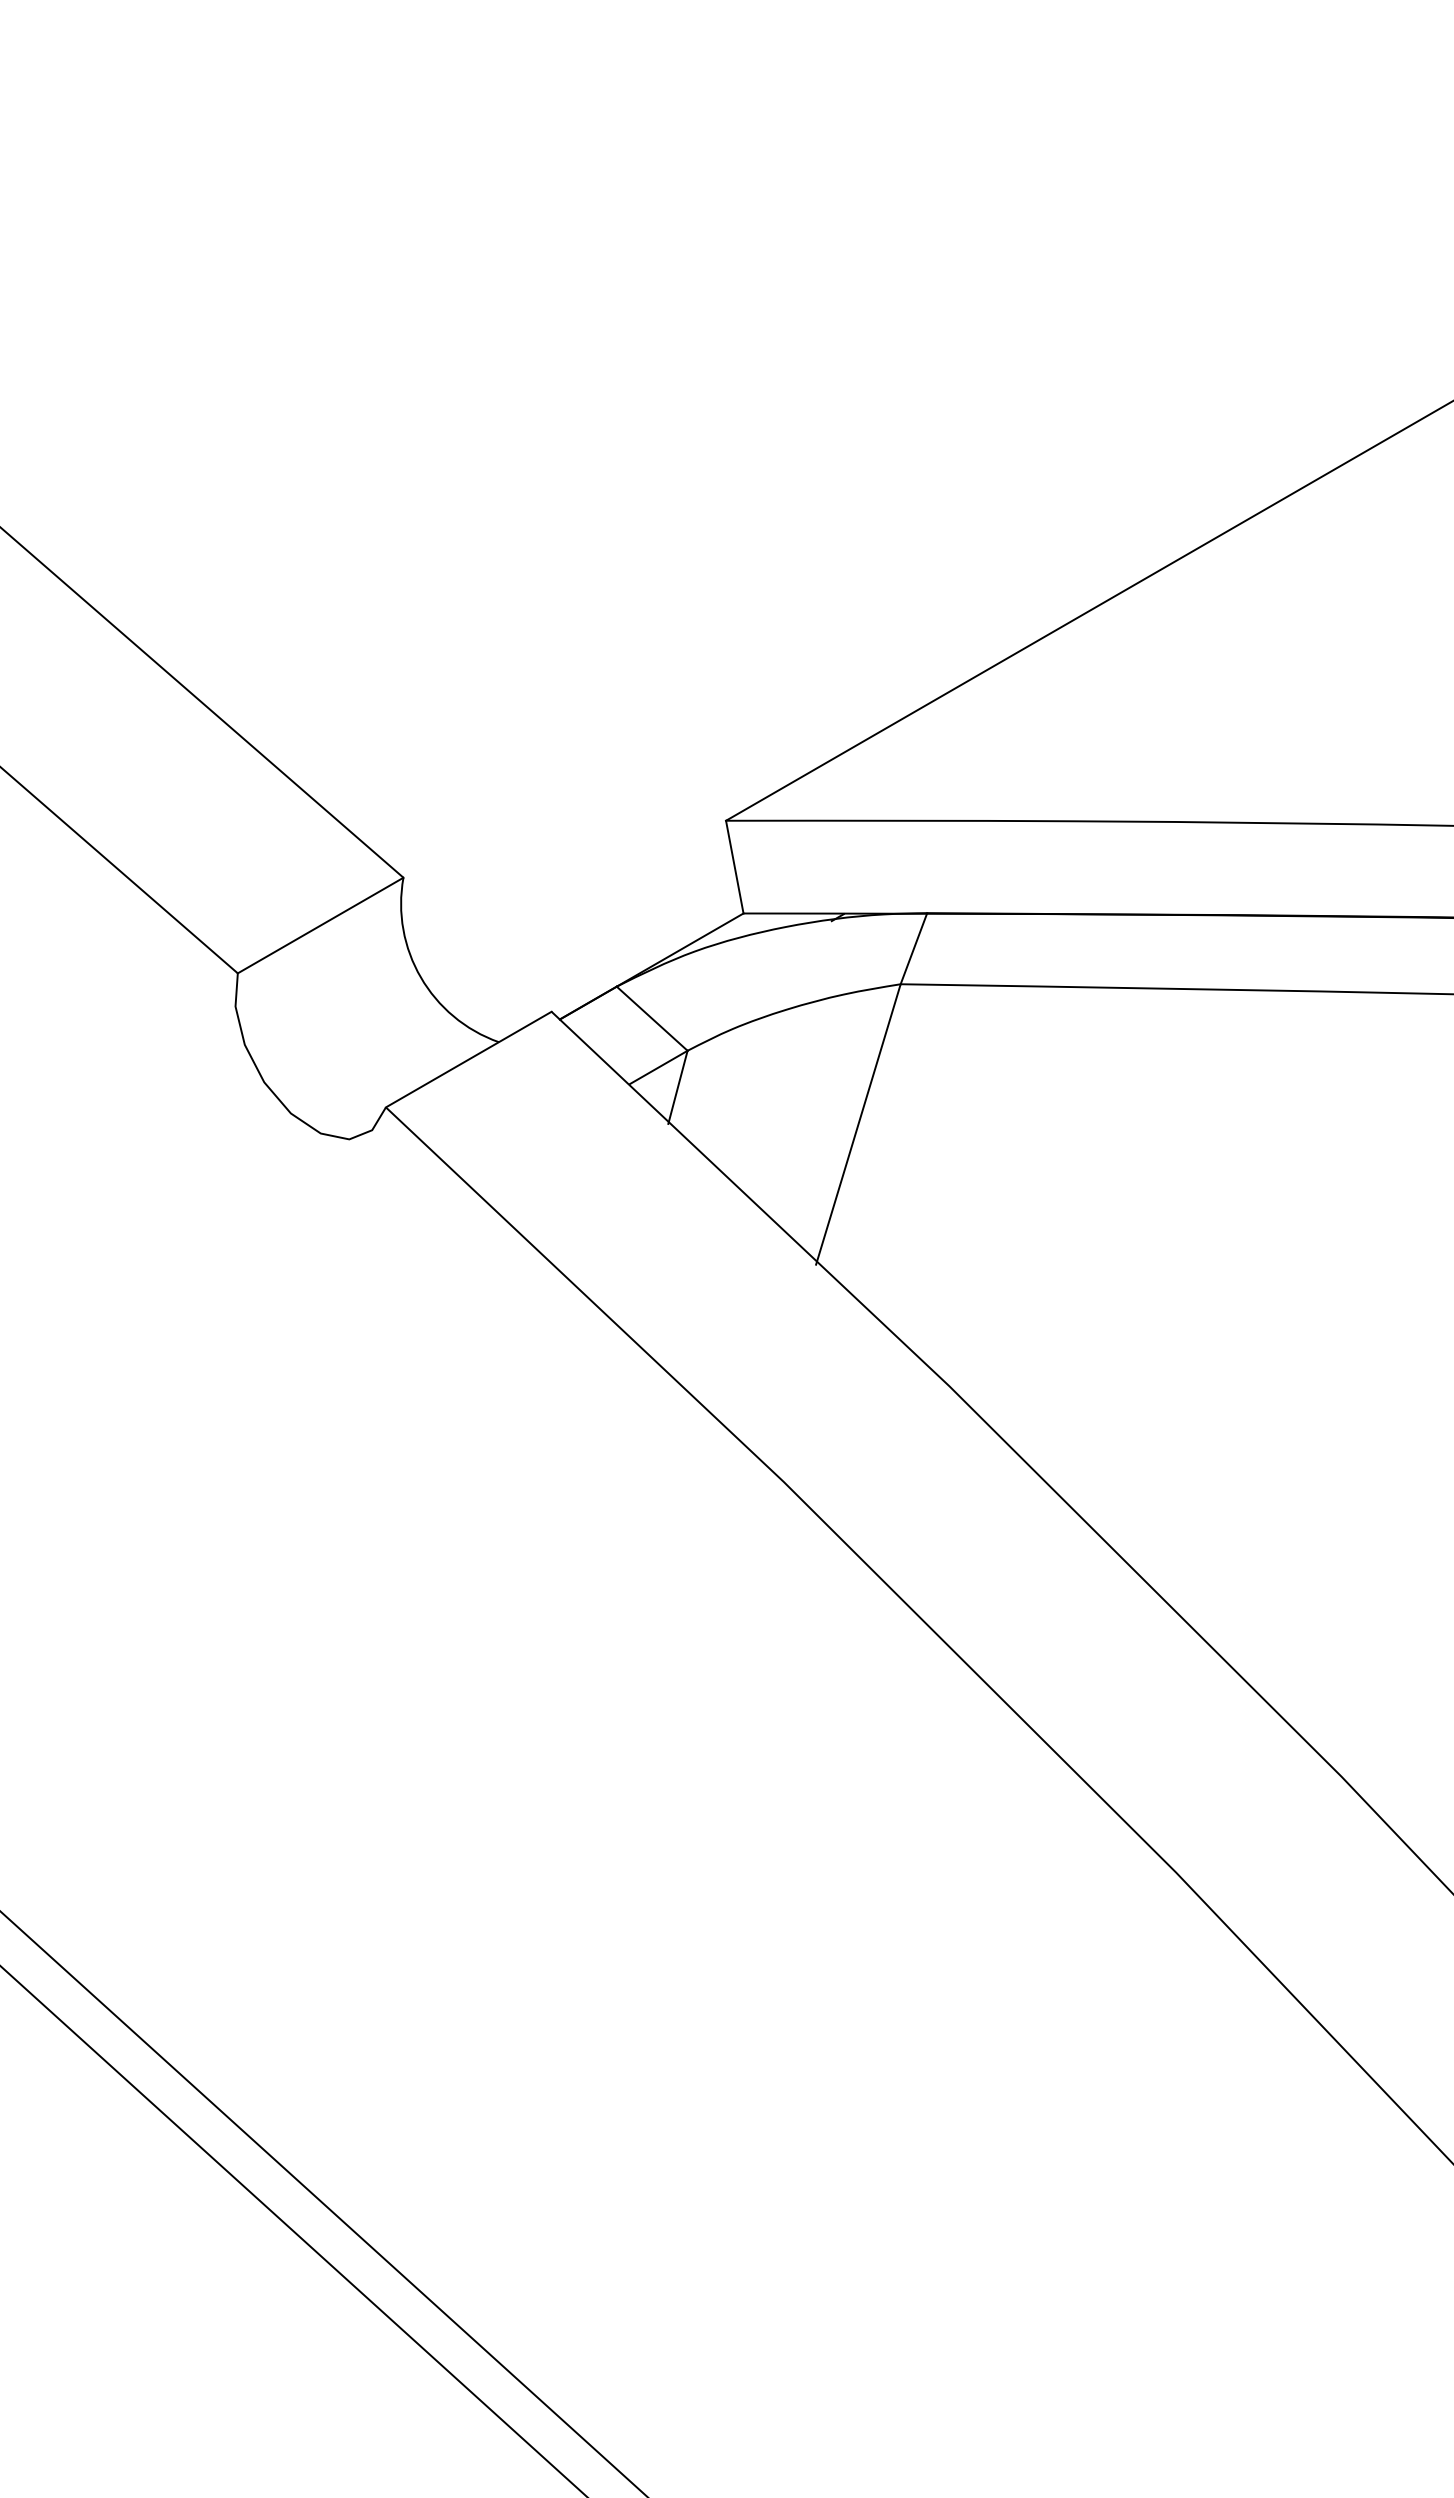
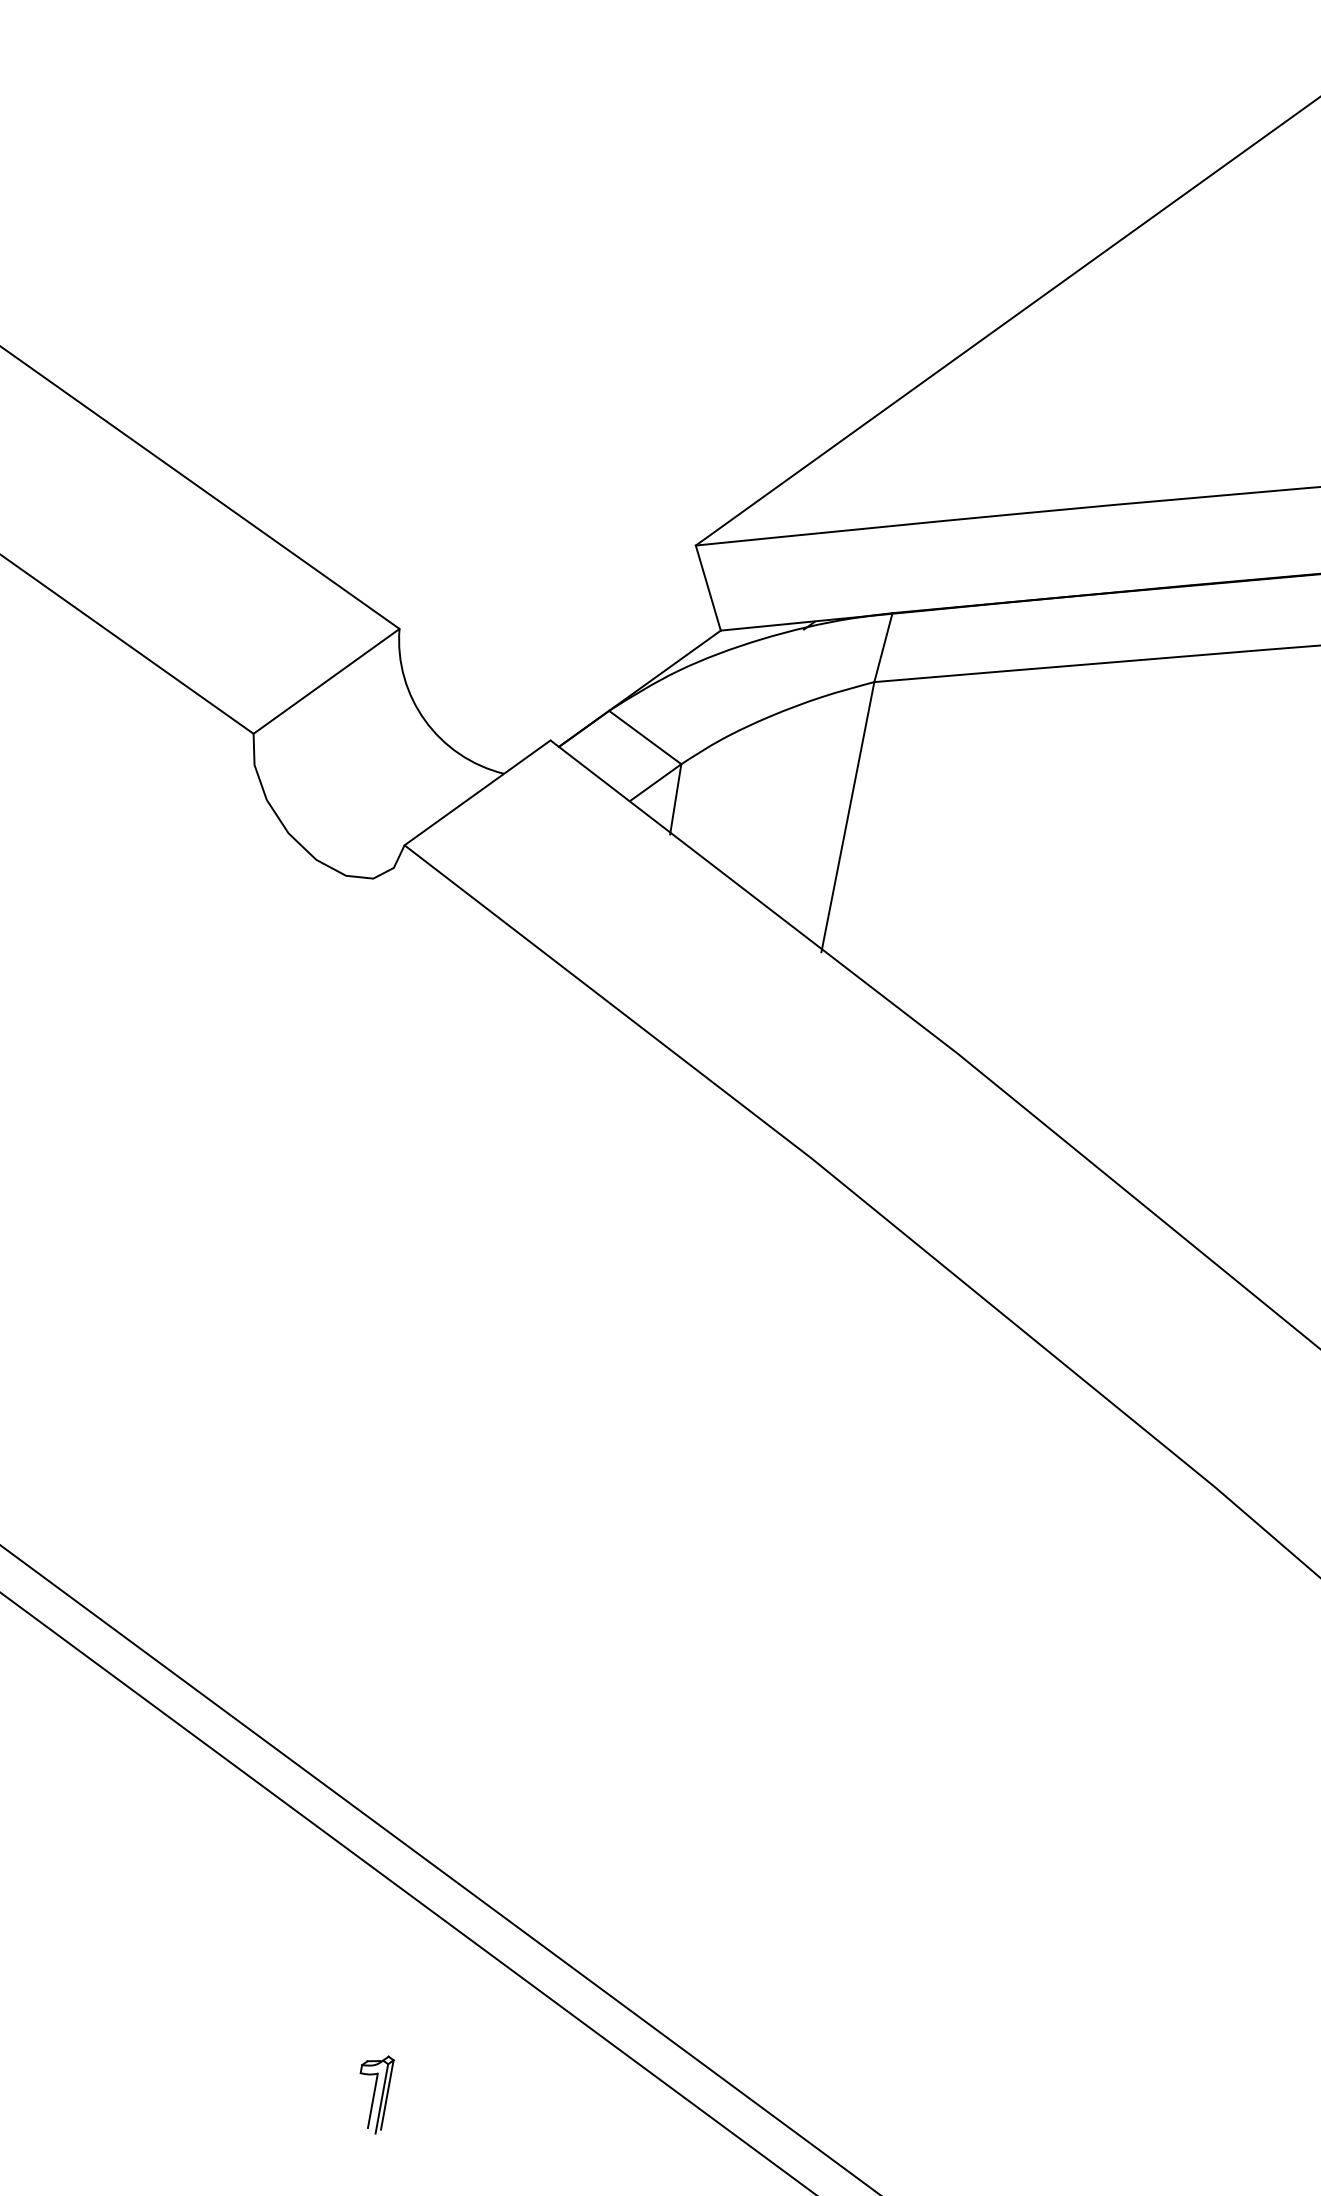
part: (227, 2428) -> (379, 2095), added

